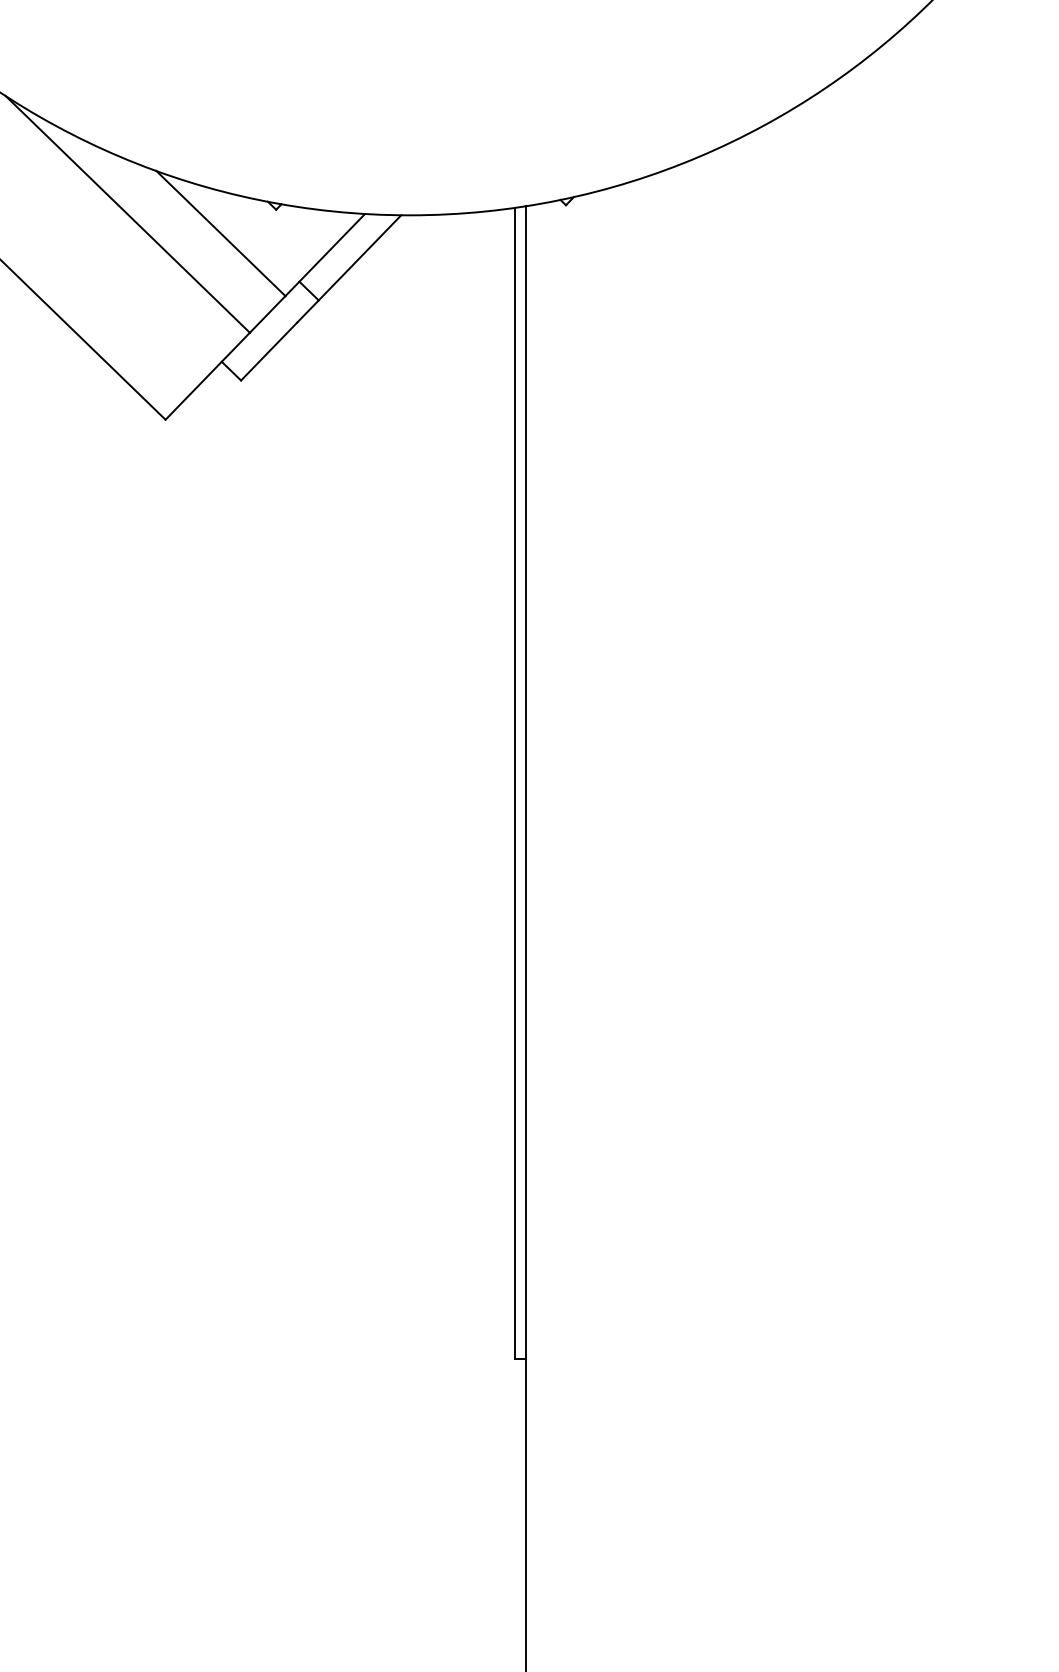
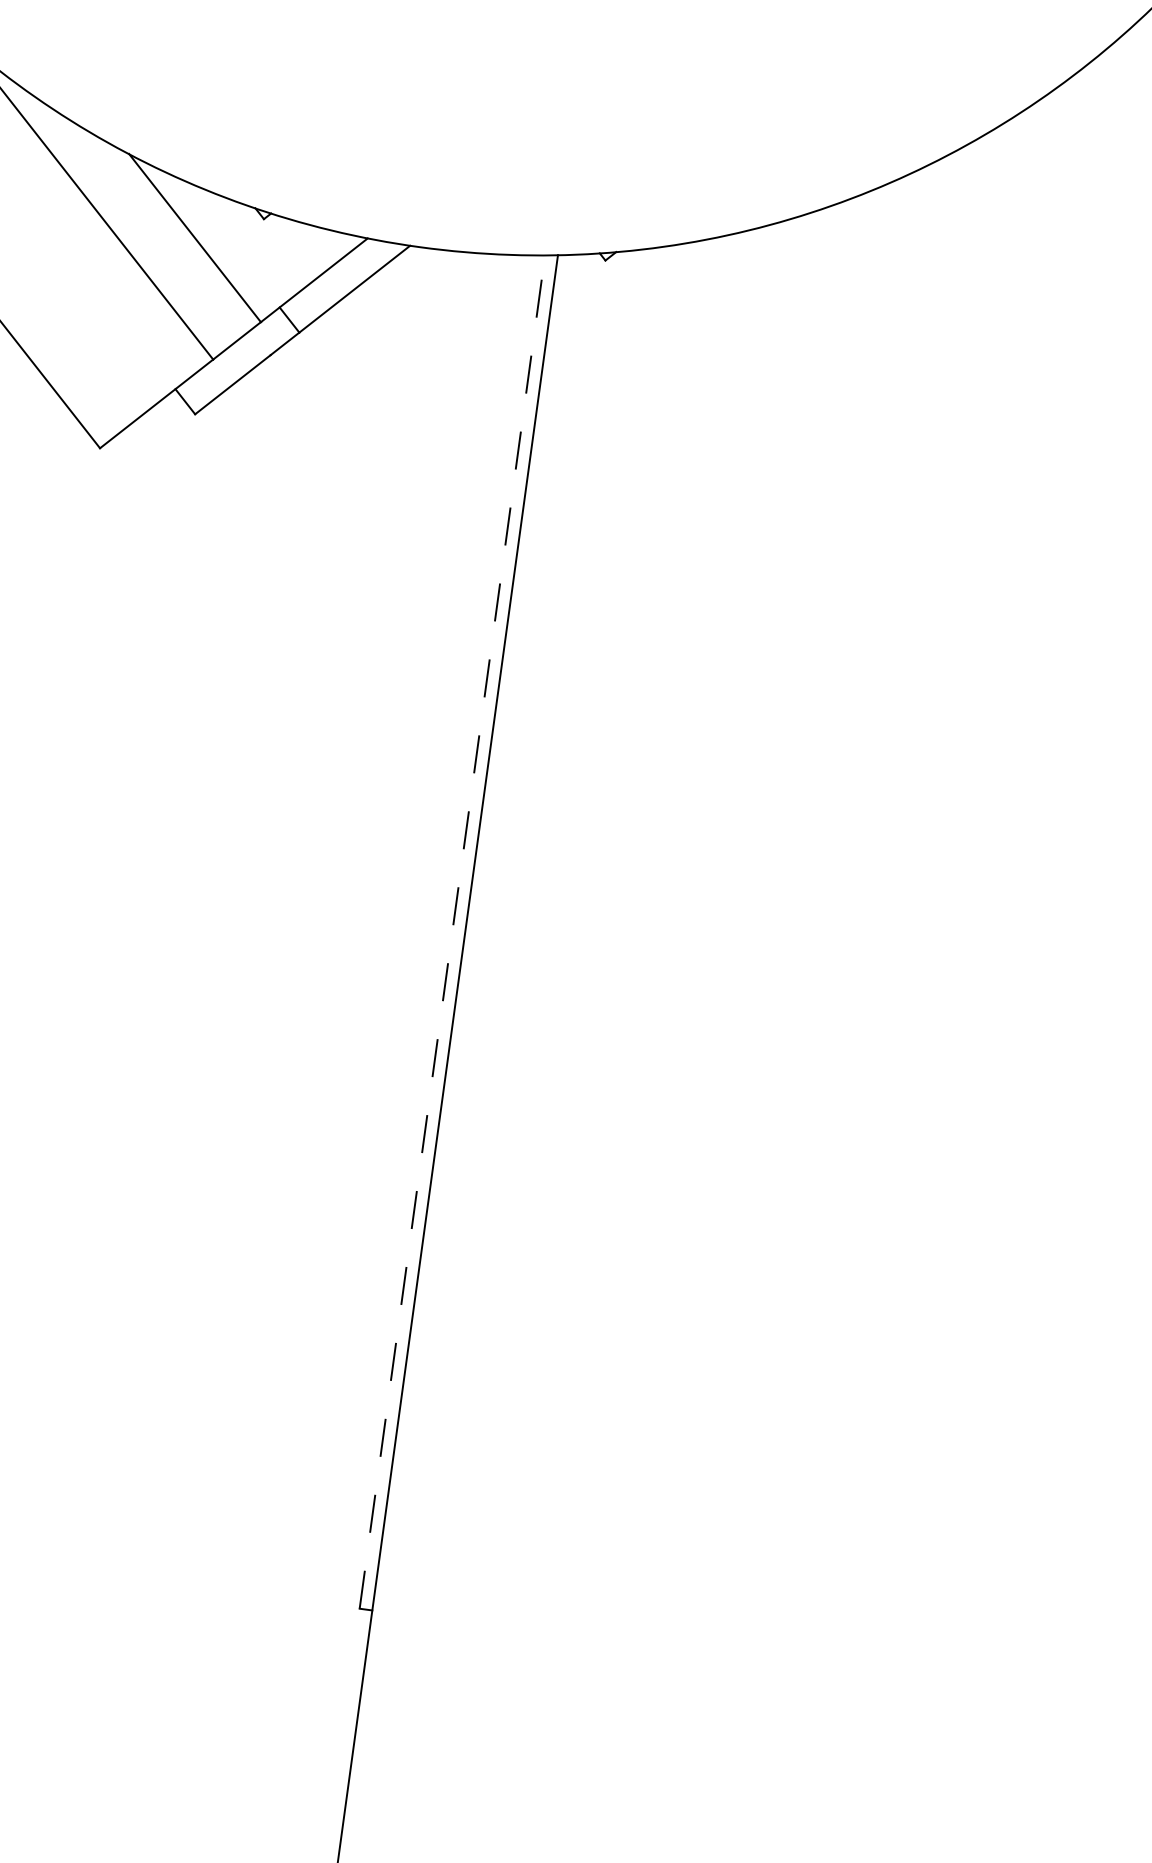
line: (514, 782) -> (451, 931), solid -> dashed

